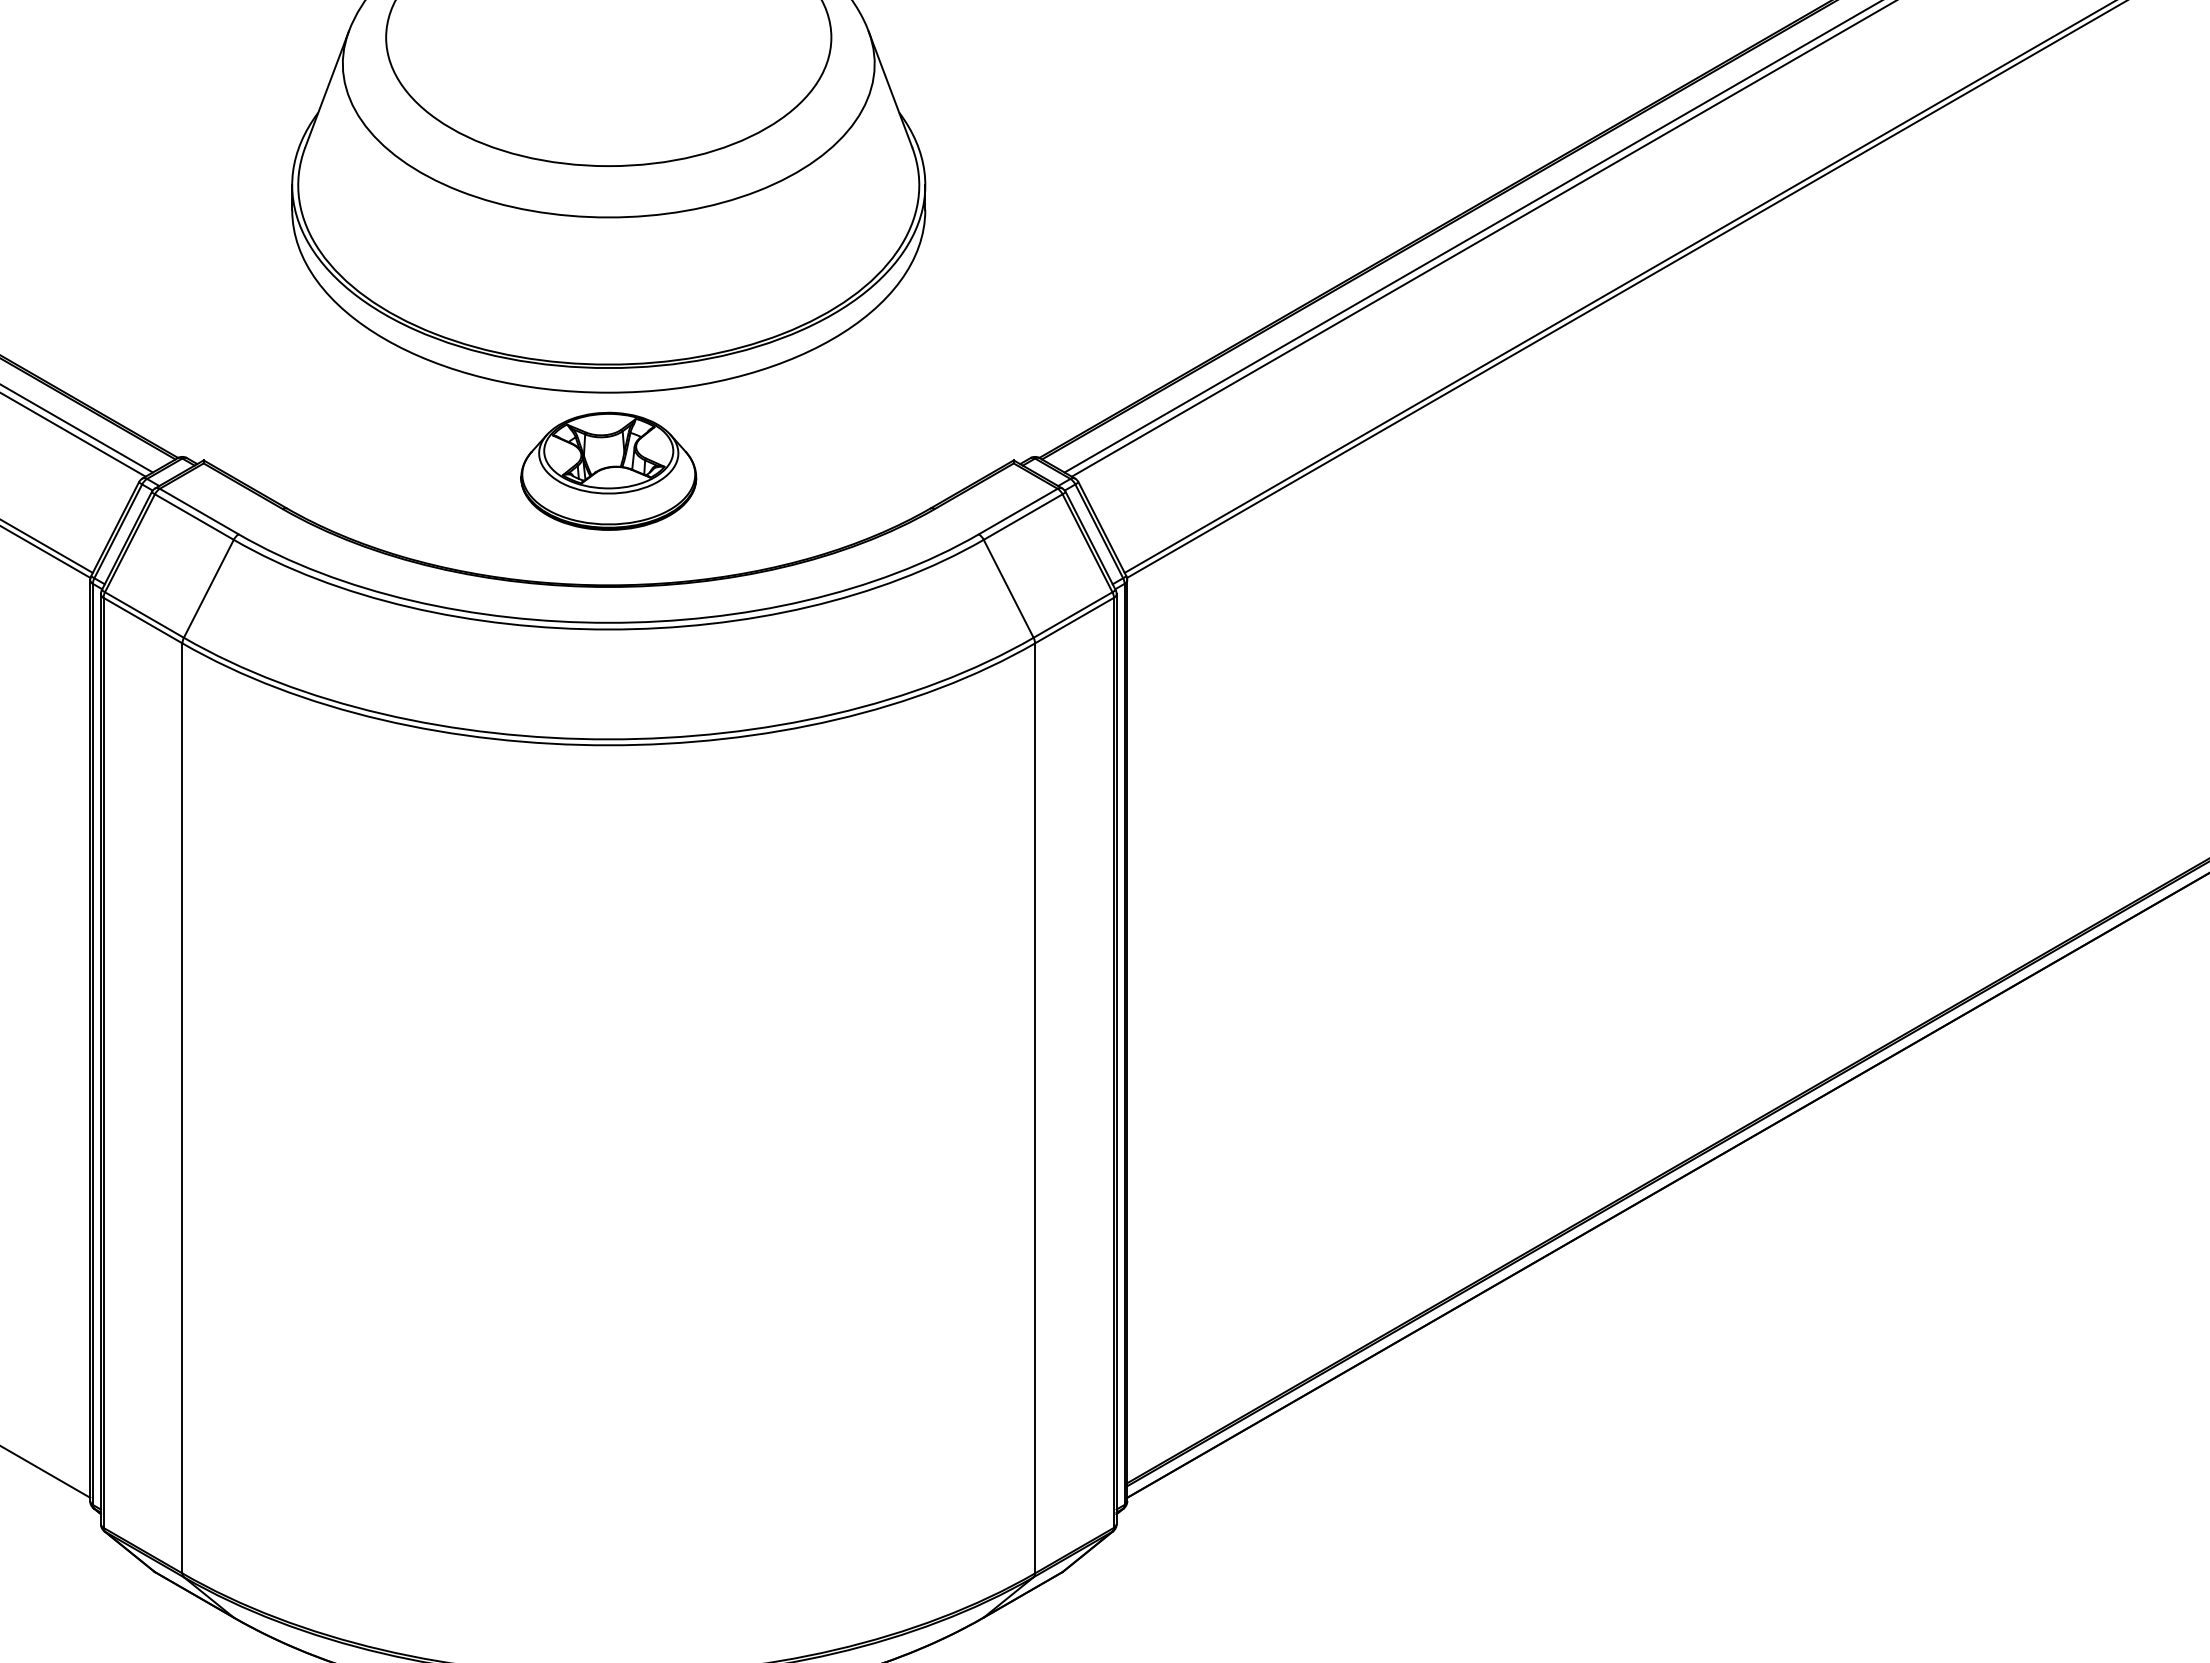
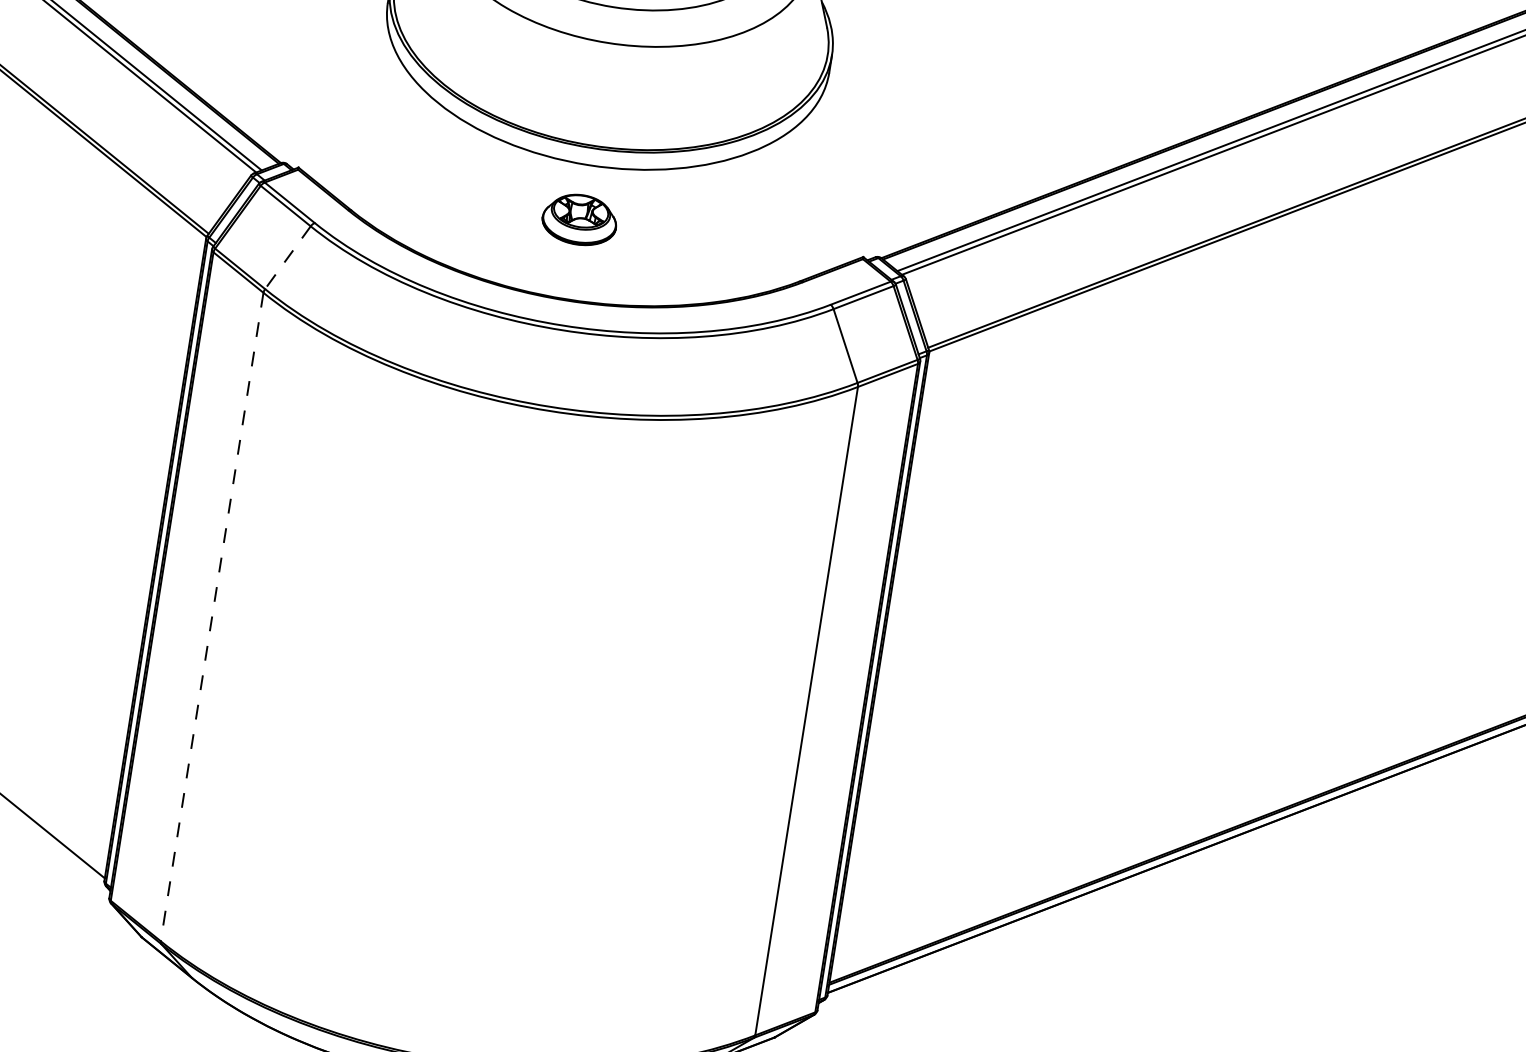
part: (608, 470) -> (579, 219), size x0.6
line: (208, 588) -> (287, 257), solid -> dashed
line: (182, 1108) -> (212, 617), solid -> dashed

